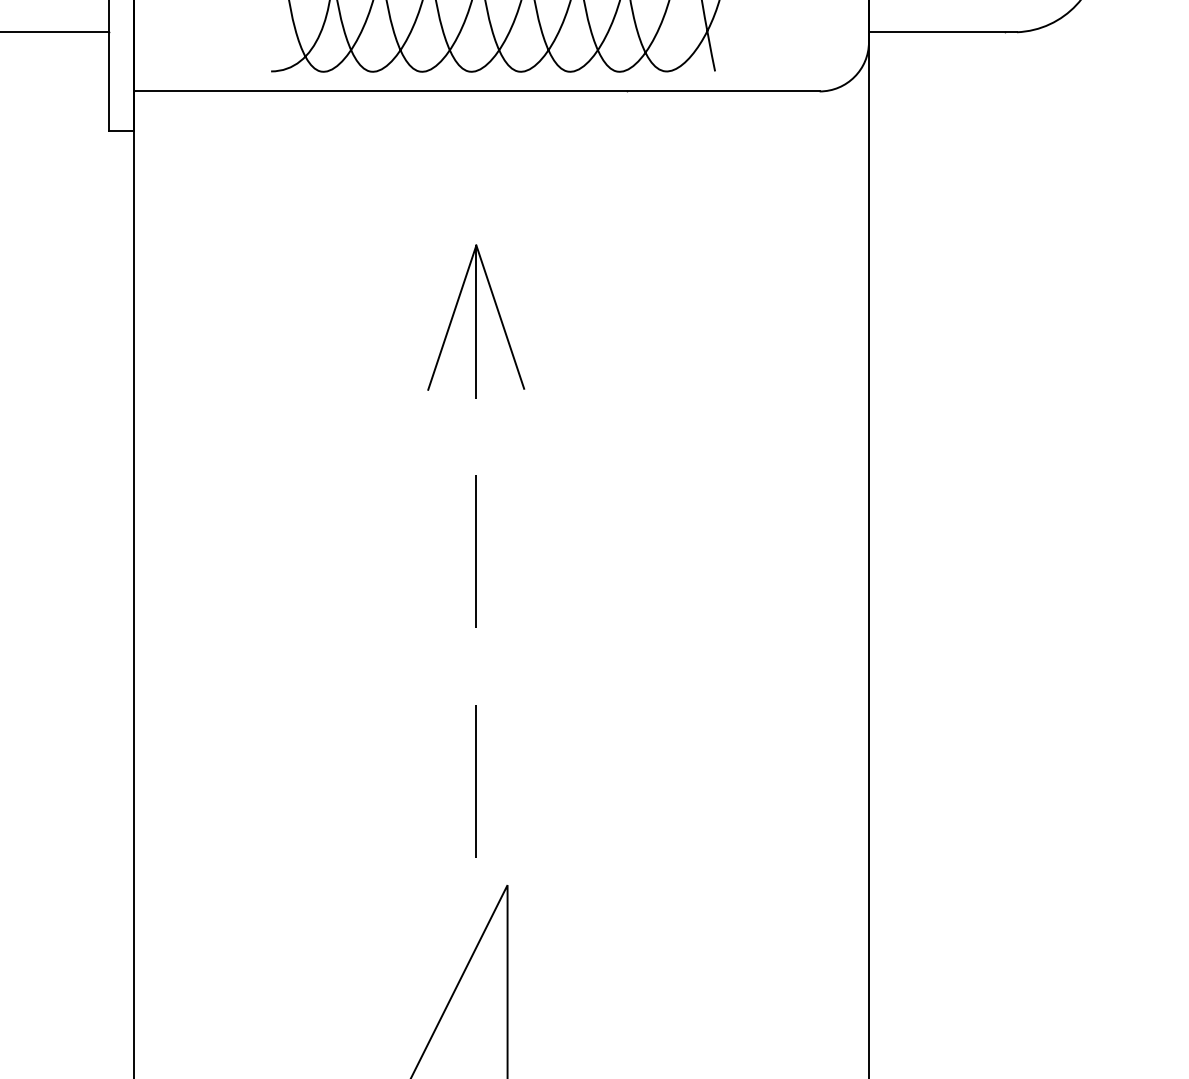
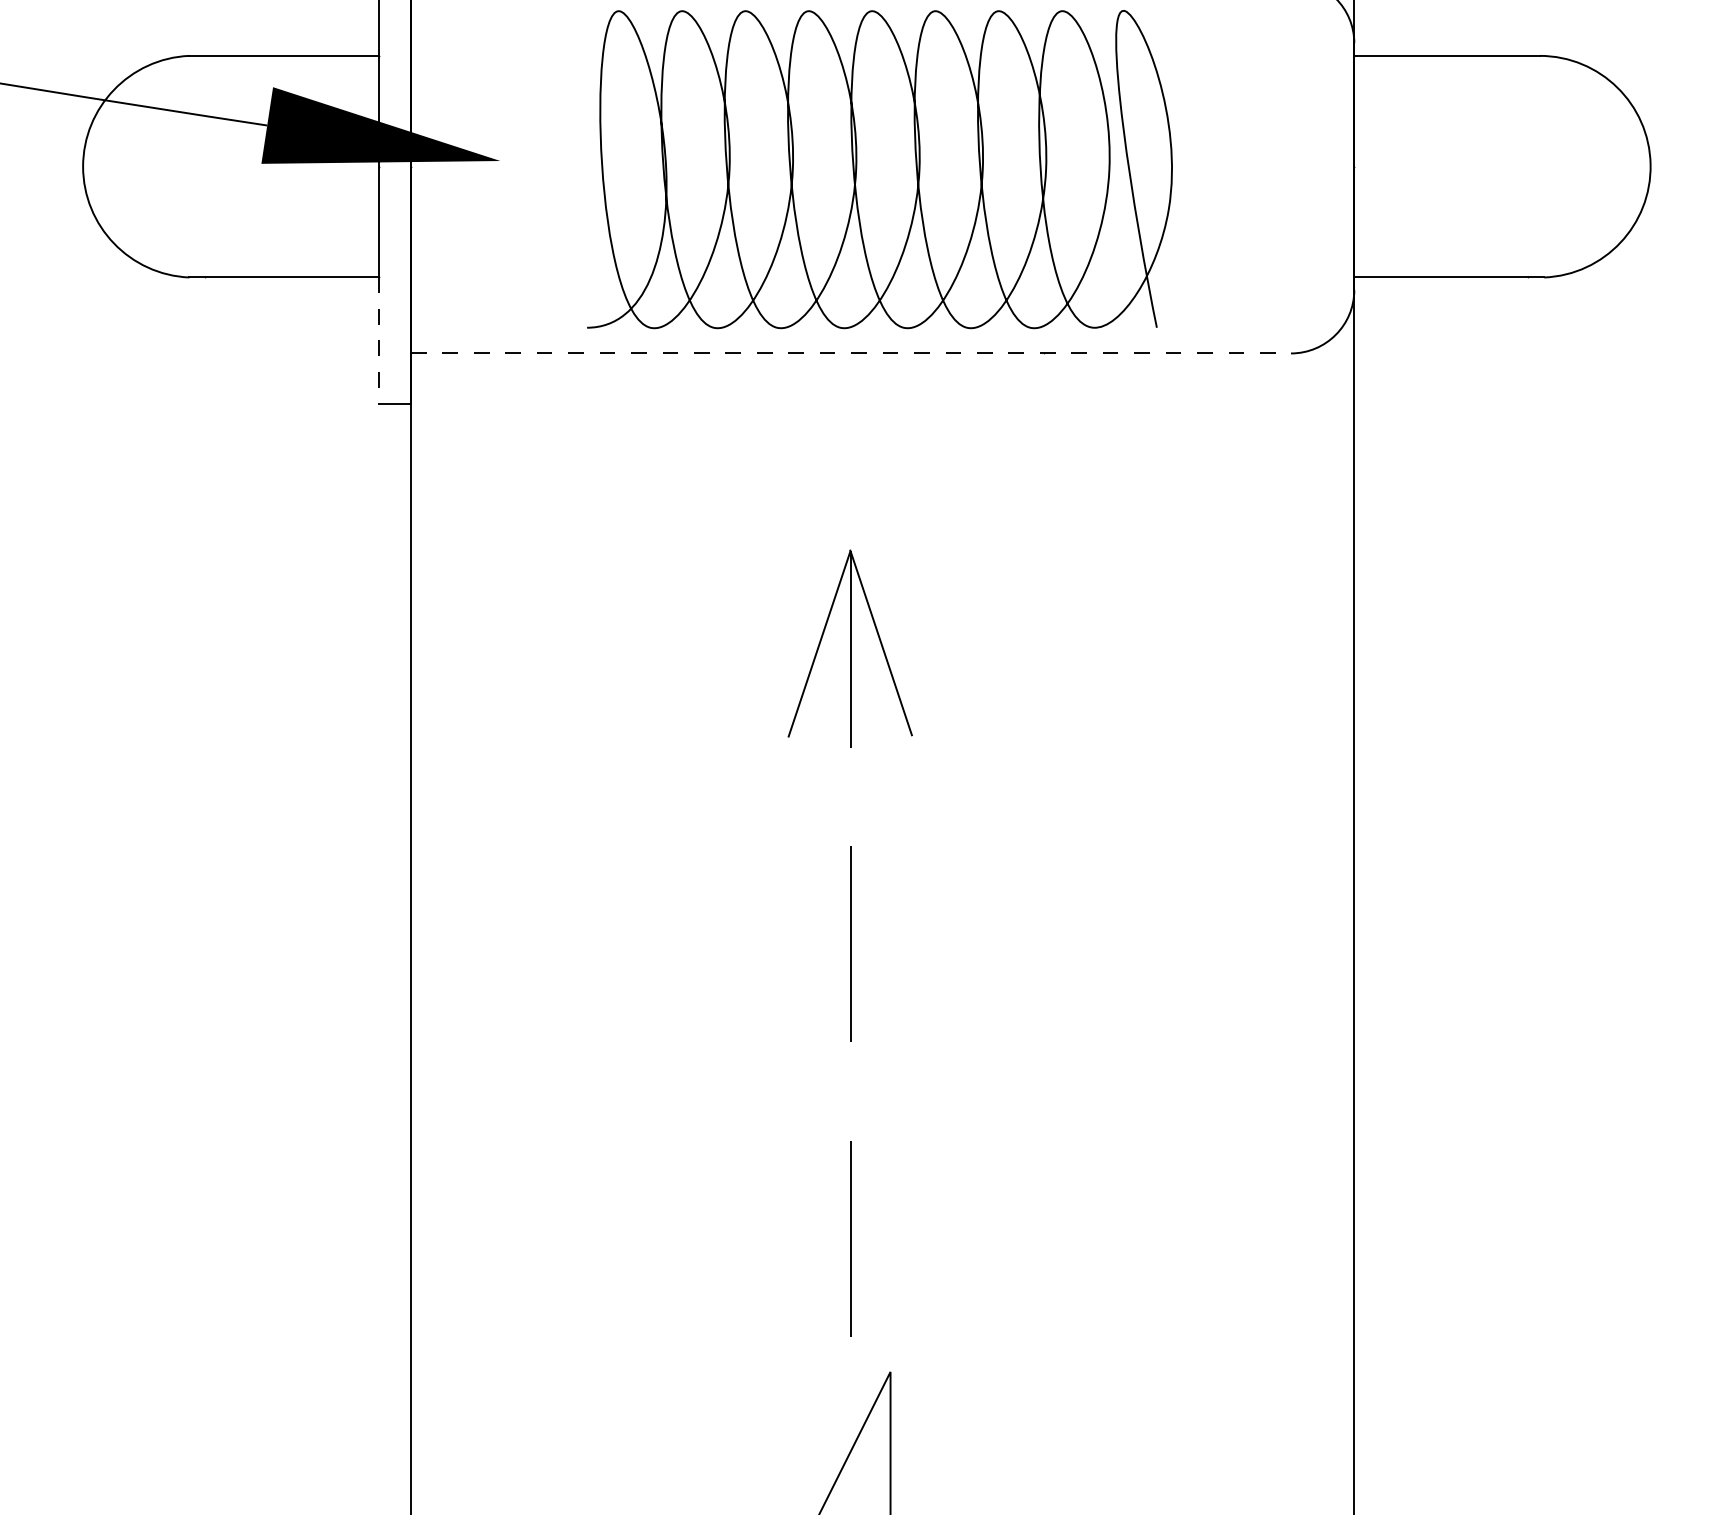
line: (109, 82) -> (379, 341), solid -> dashed
line: (477, 91) -> (851, 353), solid -> dashed

